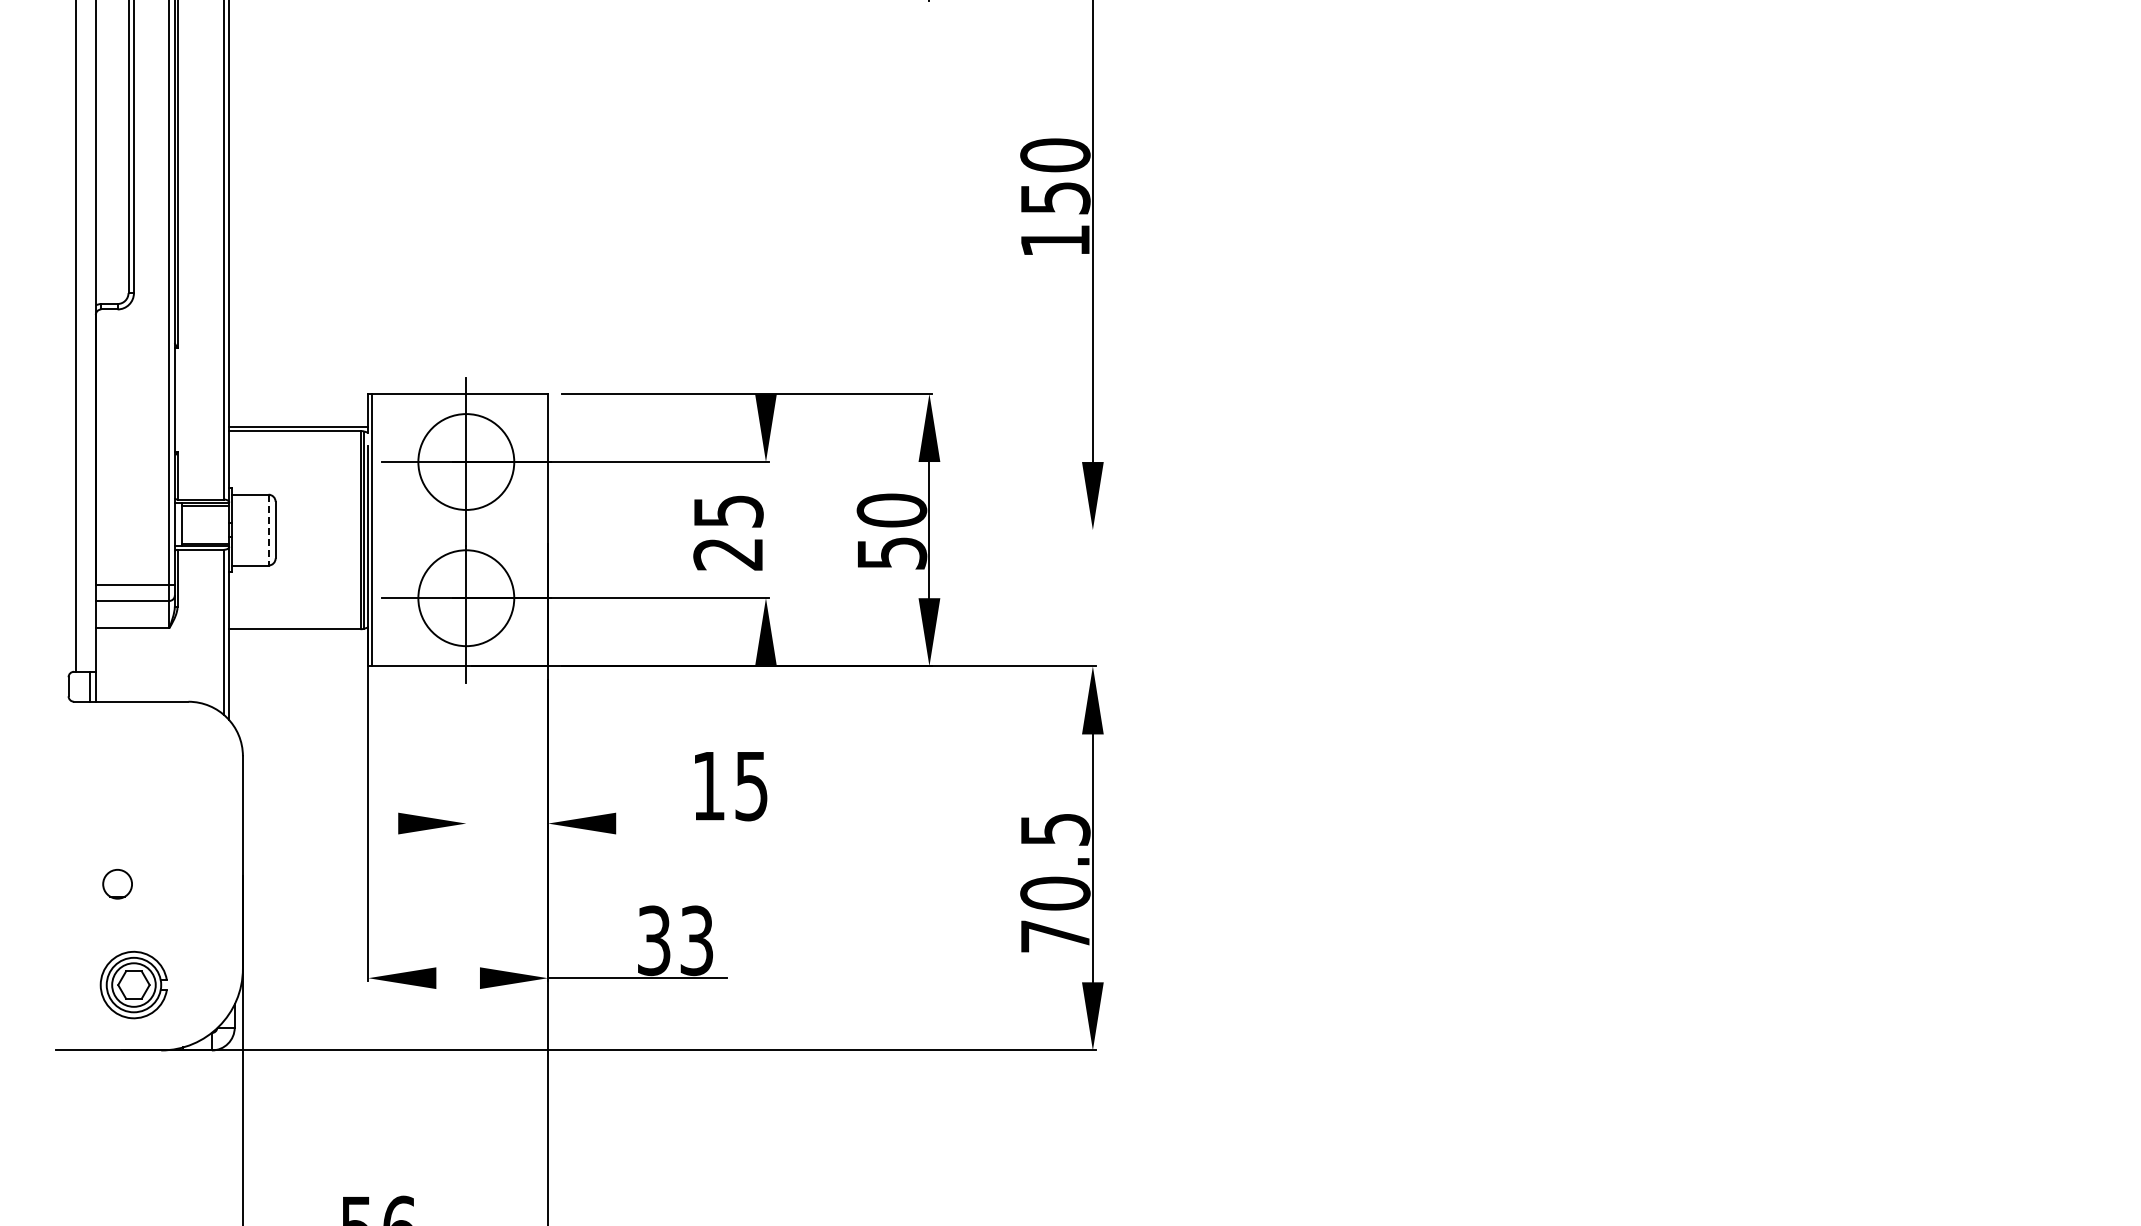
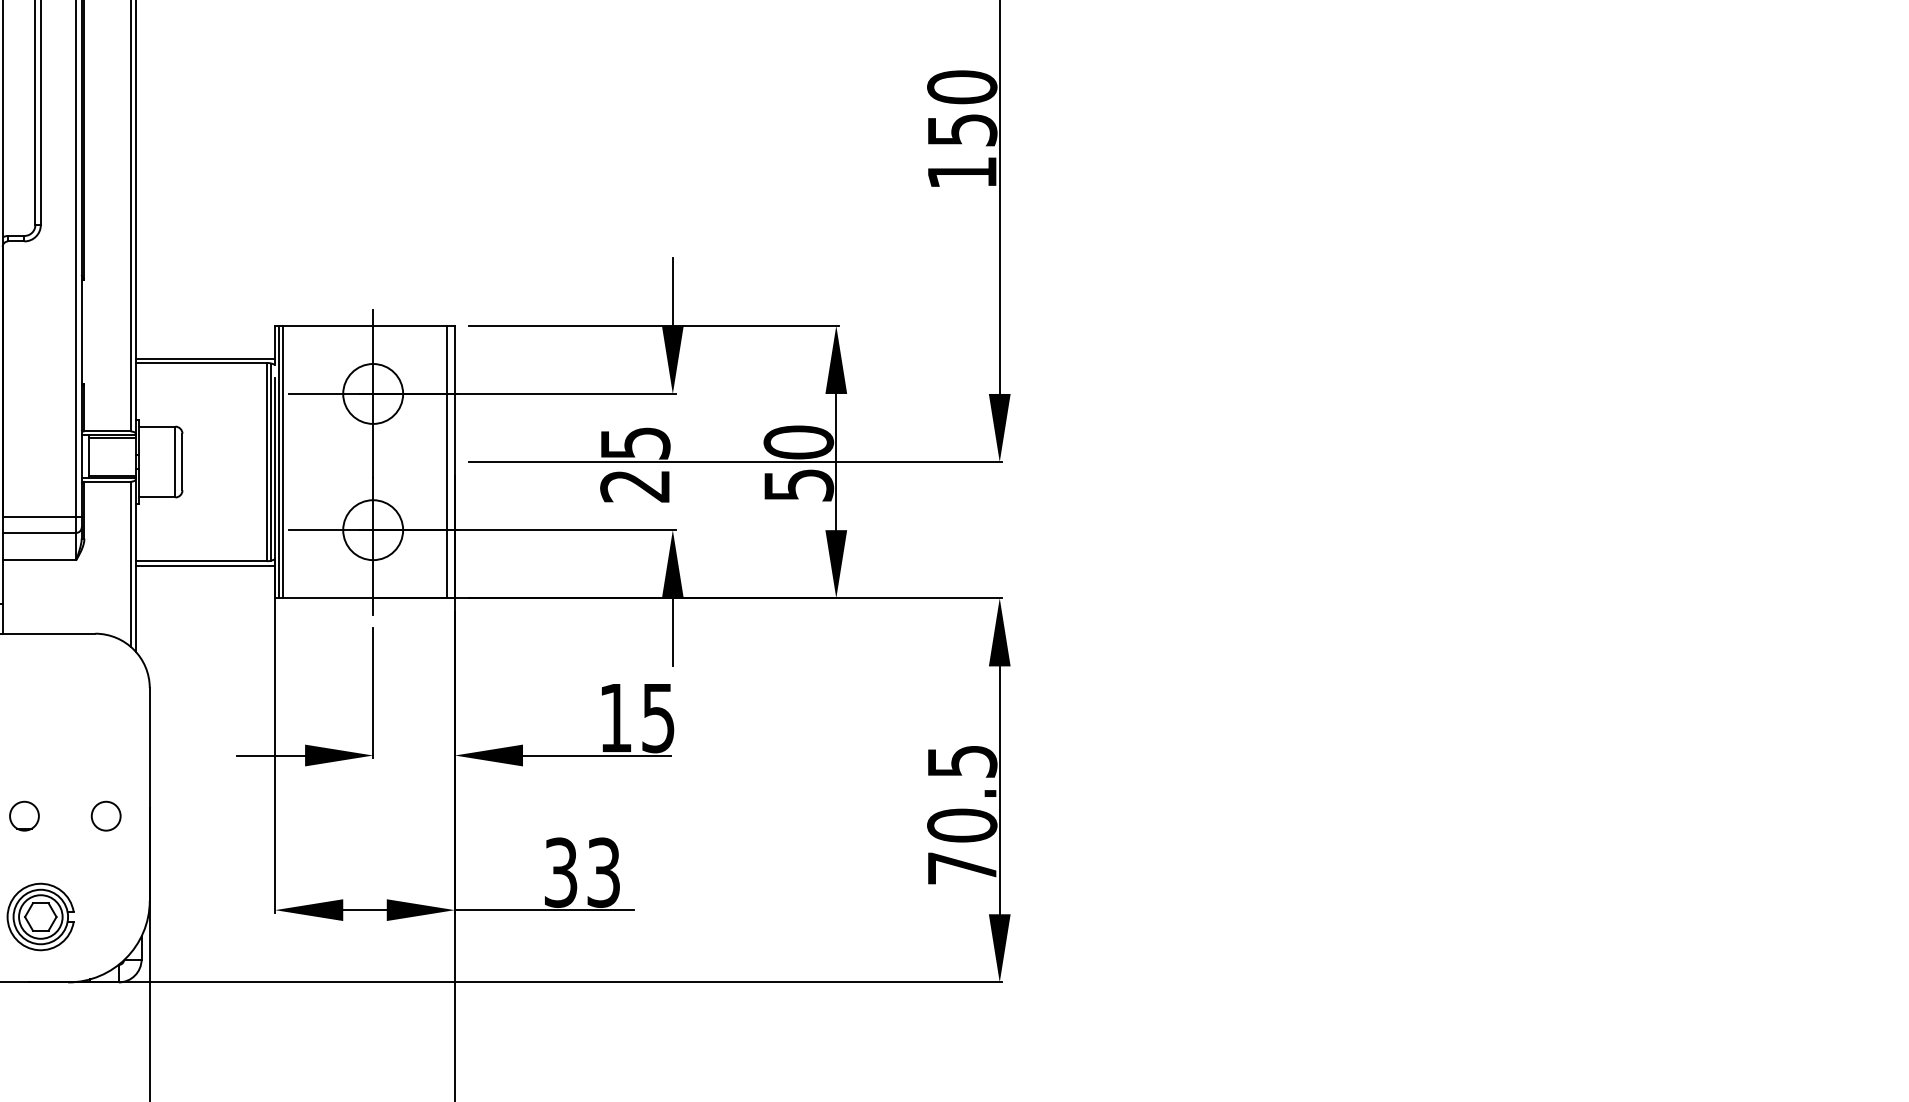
line: (765, 359) -> (672, 291), added
circle: (466, 461) -> (373, 393), size x0.62
line: (375, 529) -> (282, 461), added
line: (539, 529) -> (446, 461), added
line: (268, 530) -> (175, 462), dashed -> solid
line: (828, 530) -> (735, 462), added
circle: (466, 598) -> (373, 530), size x0.62
line: (298, 633) -> (205, 565), added
line: (765, 700) -> (672, 632), added
line: (466, 761) -> (373, 693), added
line: (364, 823) -> (271, 755), added
line: (689, 823) -> (596, 755), added
circle: (199, 884) -> (106, 816), added
line: (457, 978) -> (364, 910), added

